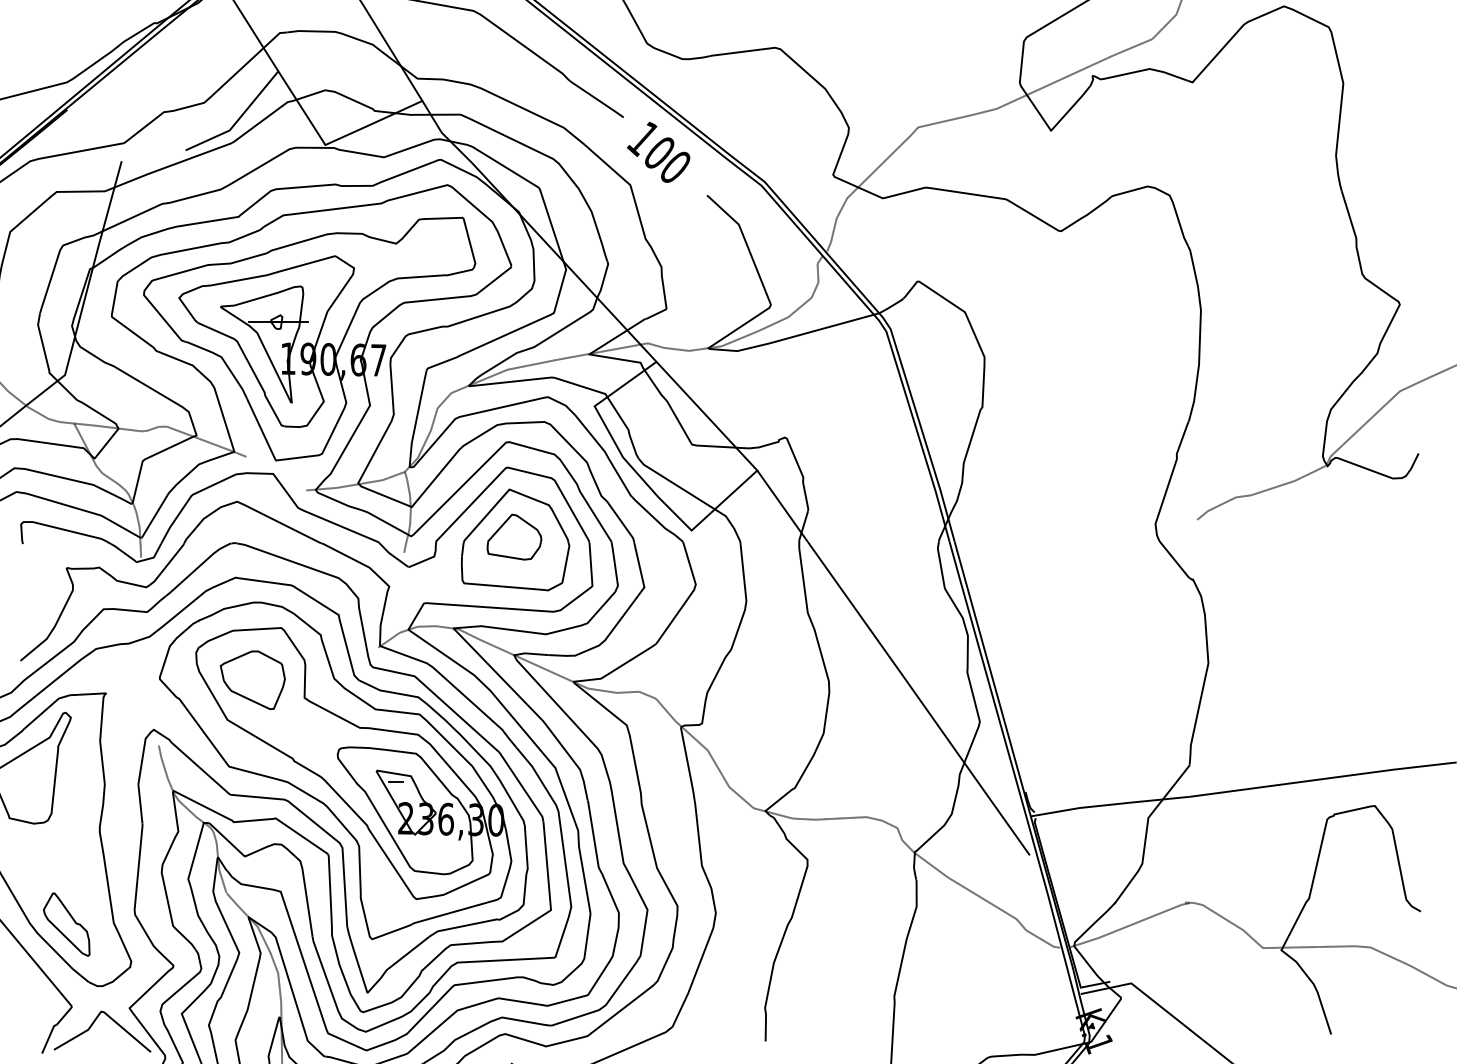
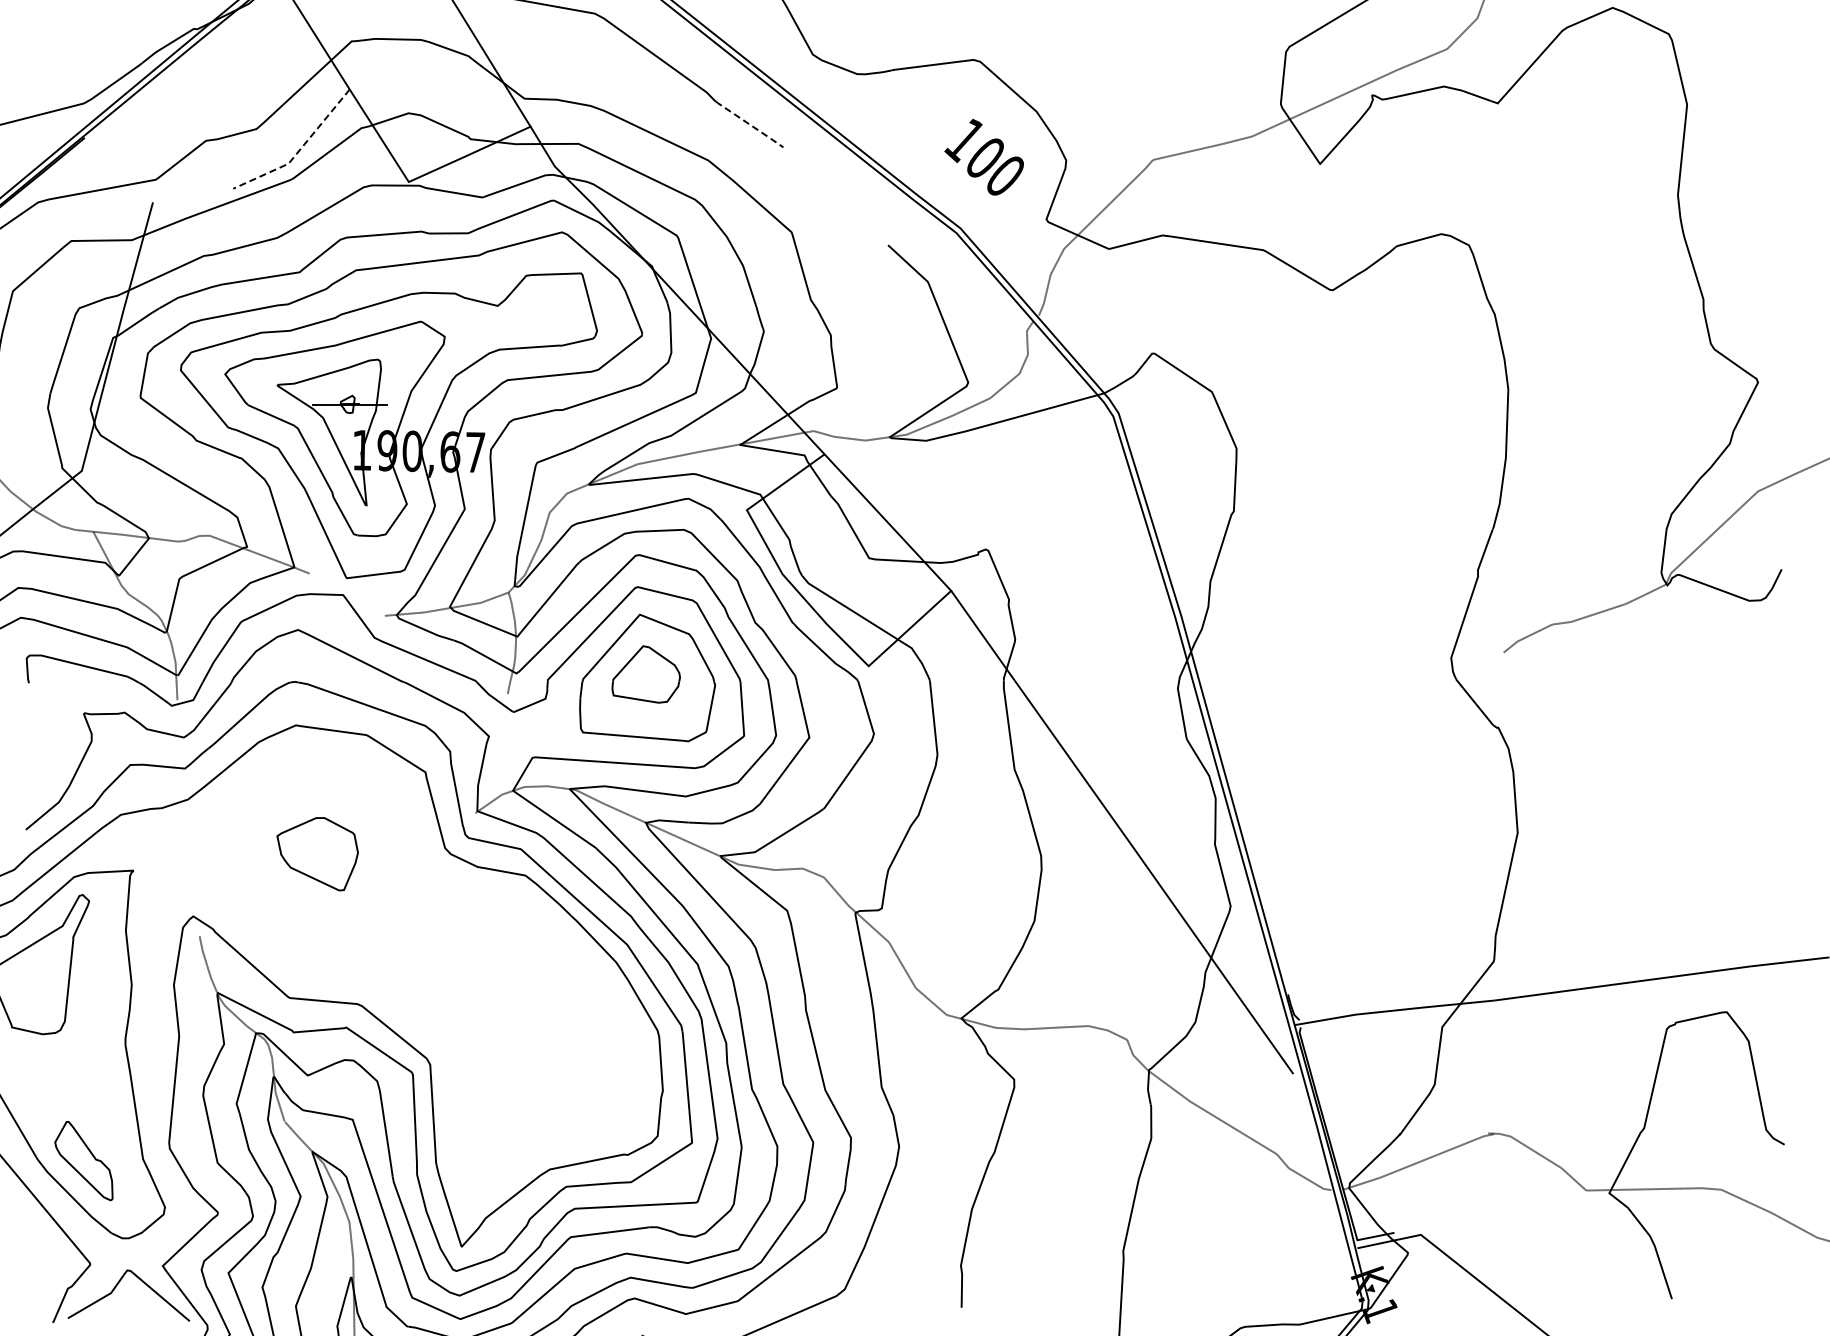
line: (597, 99) -> (750, 124), solid -> dashed
line: (238, 119) -> (299, 150), solid -> dashed
text: (658, 152) -> (983, 157), moved
part: (335, 770) -> (421, 967), removed

